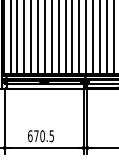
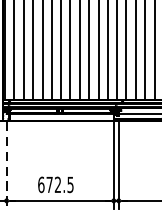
line: (4, 122) -> (6, 166), solid -> dashed
text: (42, 136) -> (57, 185), 670.5 -> 672.5

